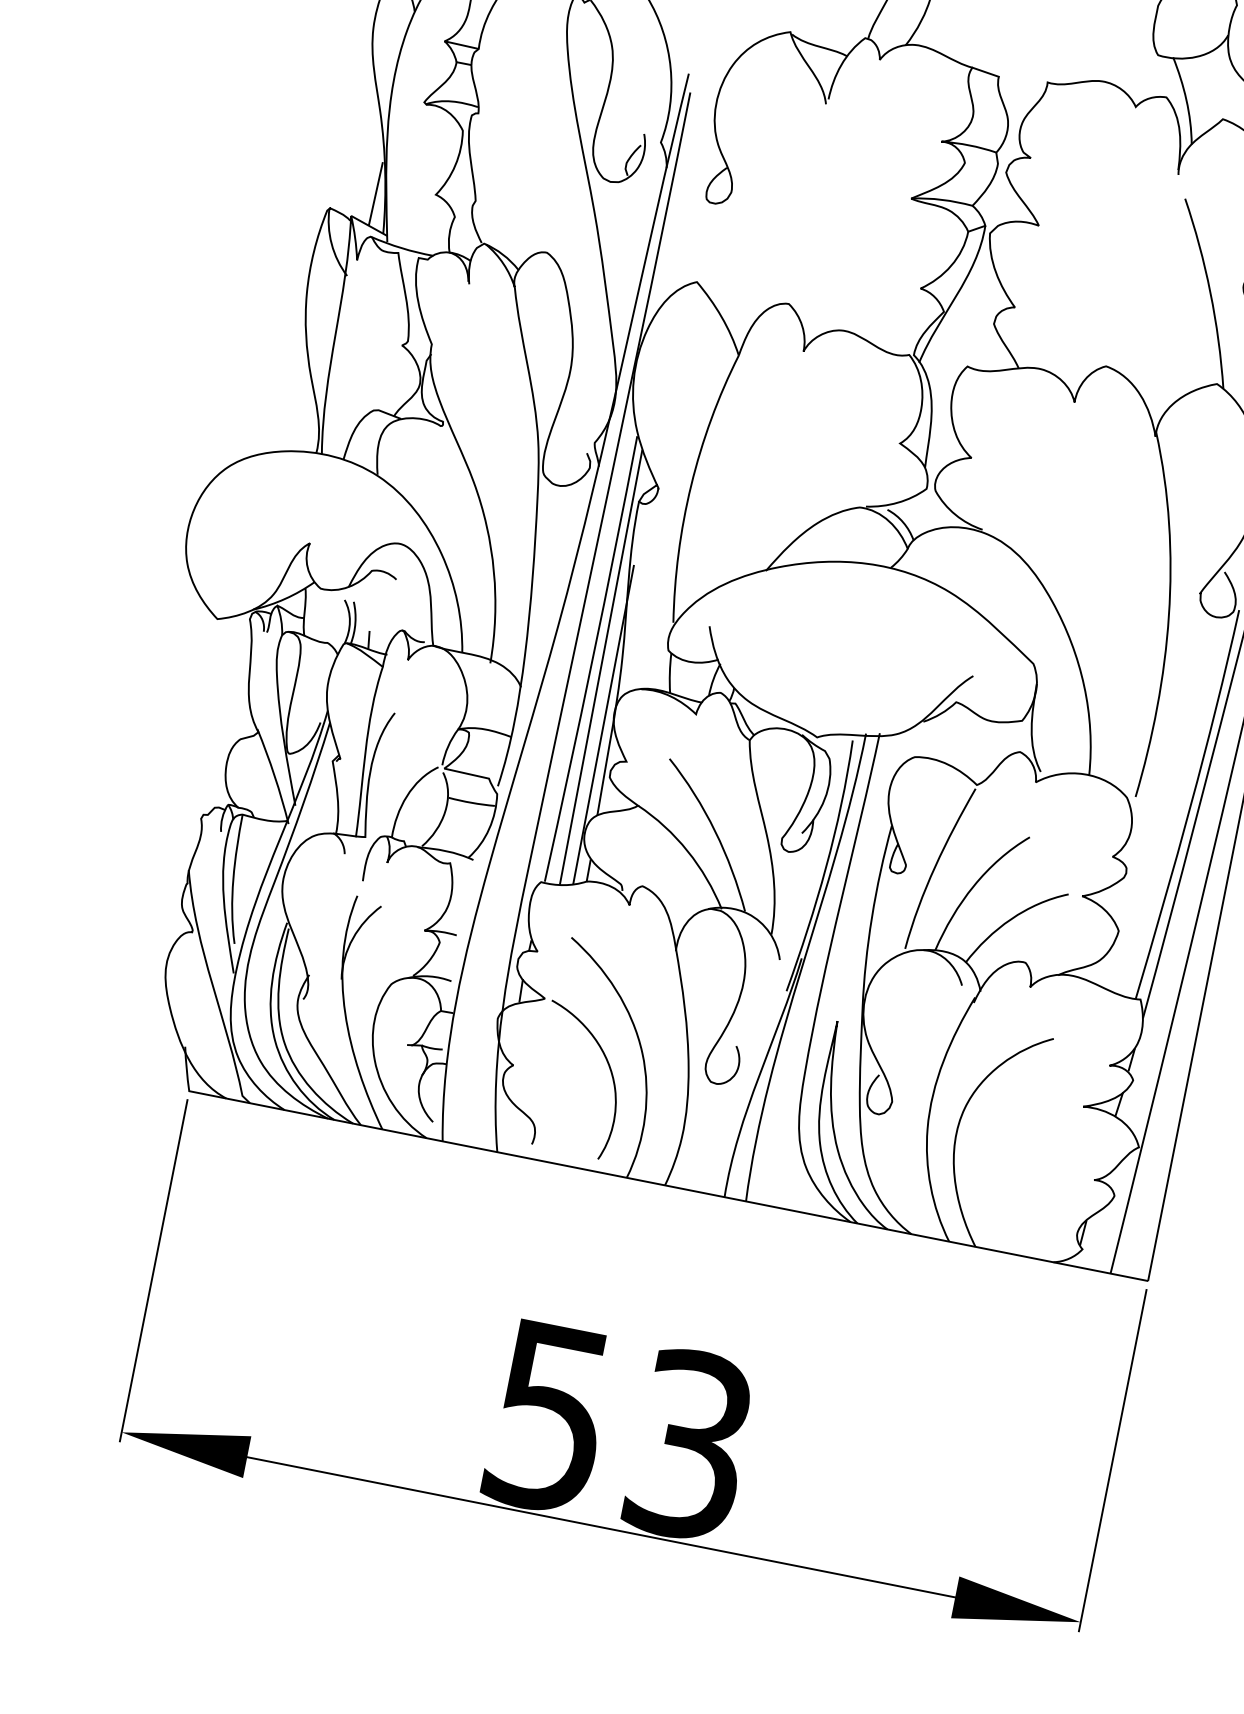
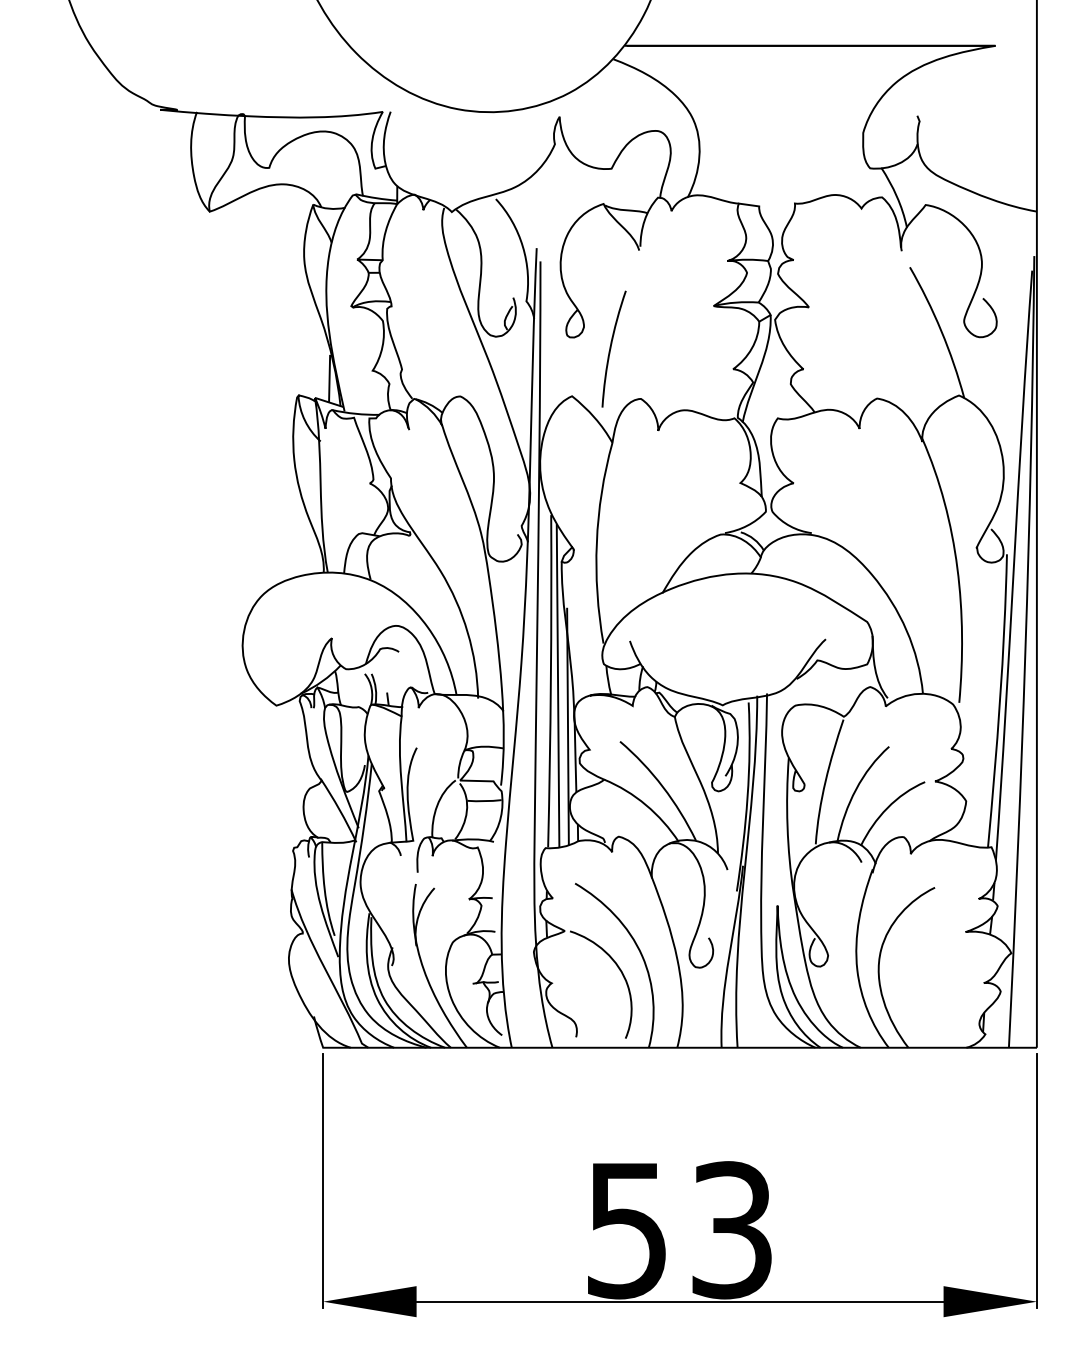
curve: (762, 228) -> (611, 348), added

